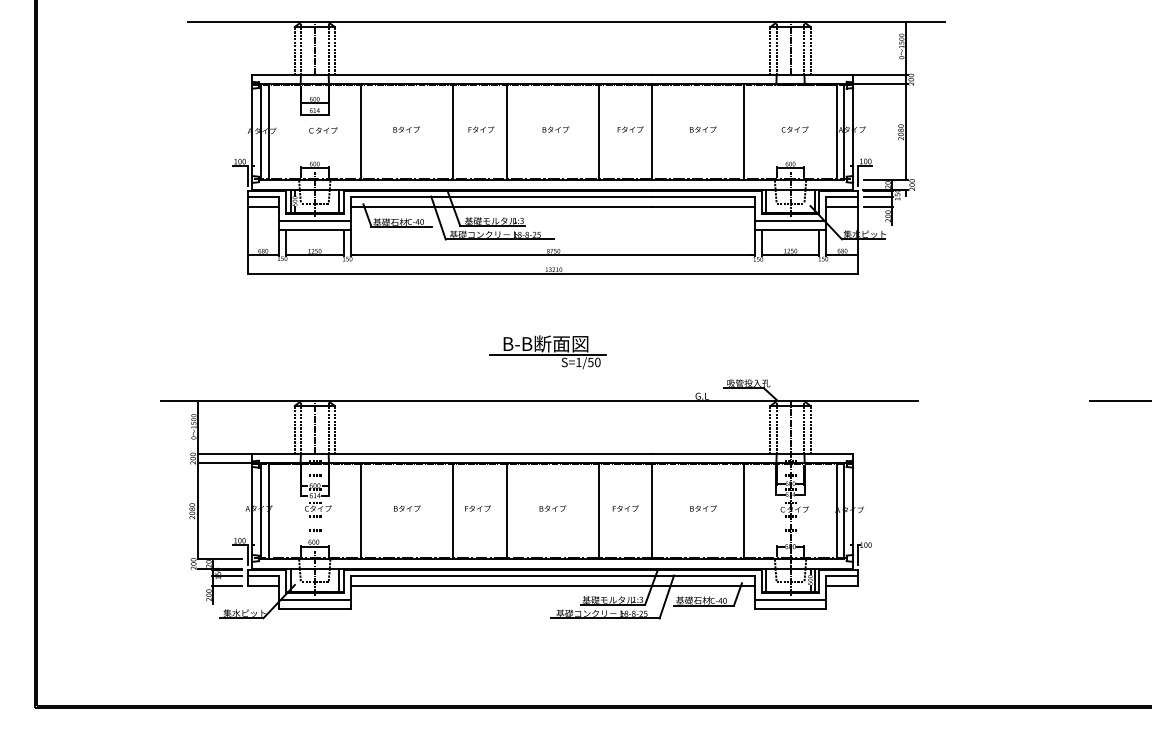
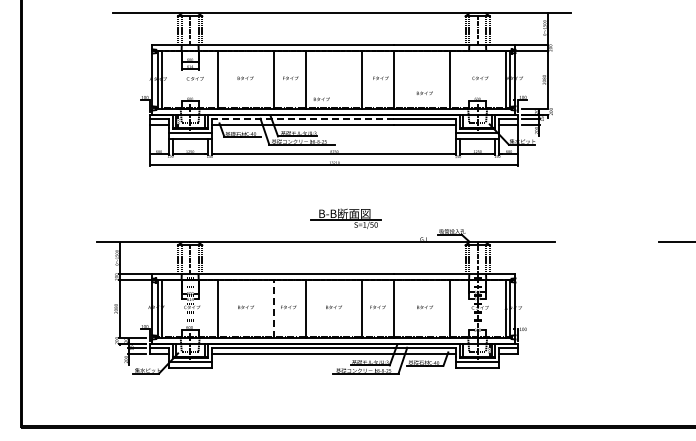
text: (555, 130) -> (321, 99), moved
text: (702, 130) -> (424, 93), moved
line: (500, 197) -> (302, 119), solid -> dashed
part: (547, 351) -> (345, 218), moved
line: (452, 510) -> (273, 308), solid -> dashed

